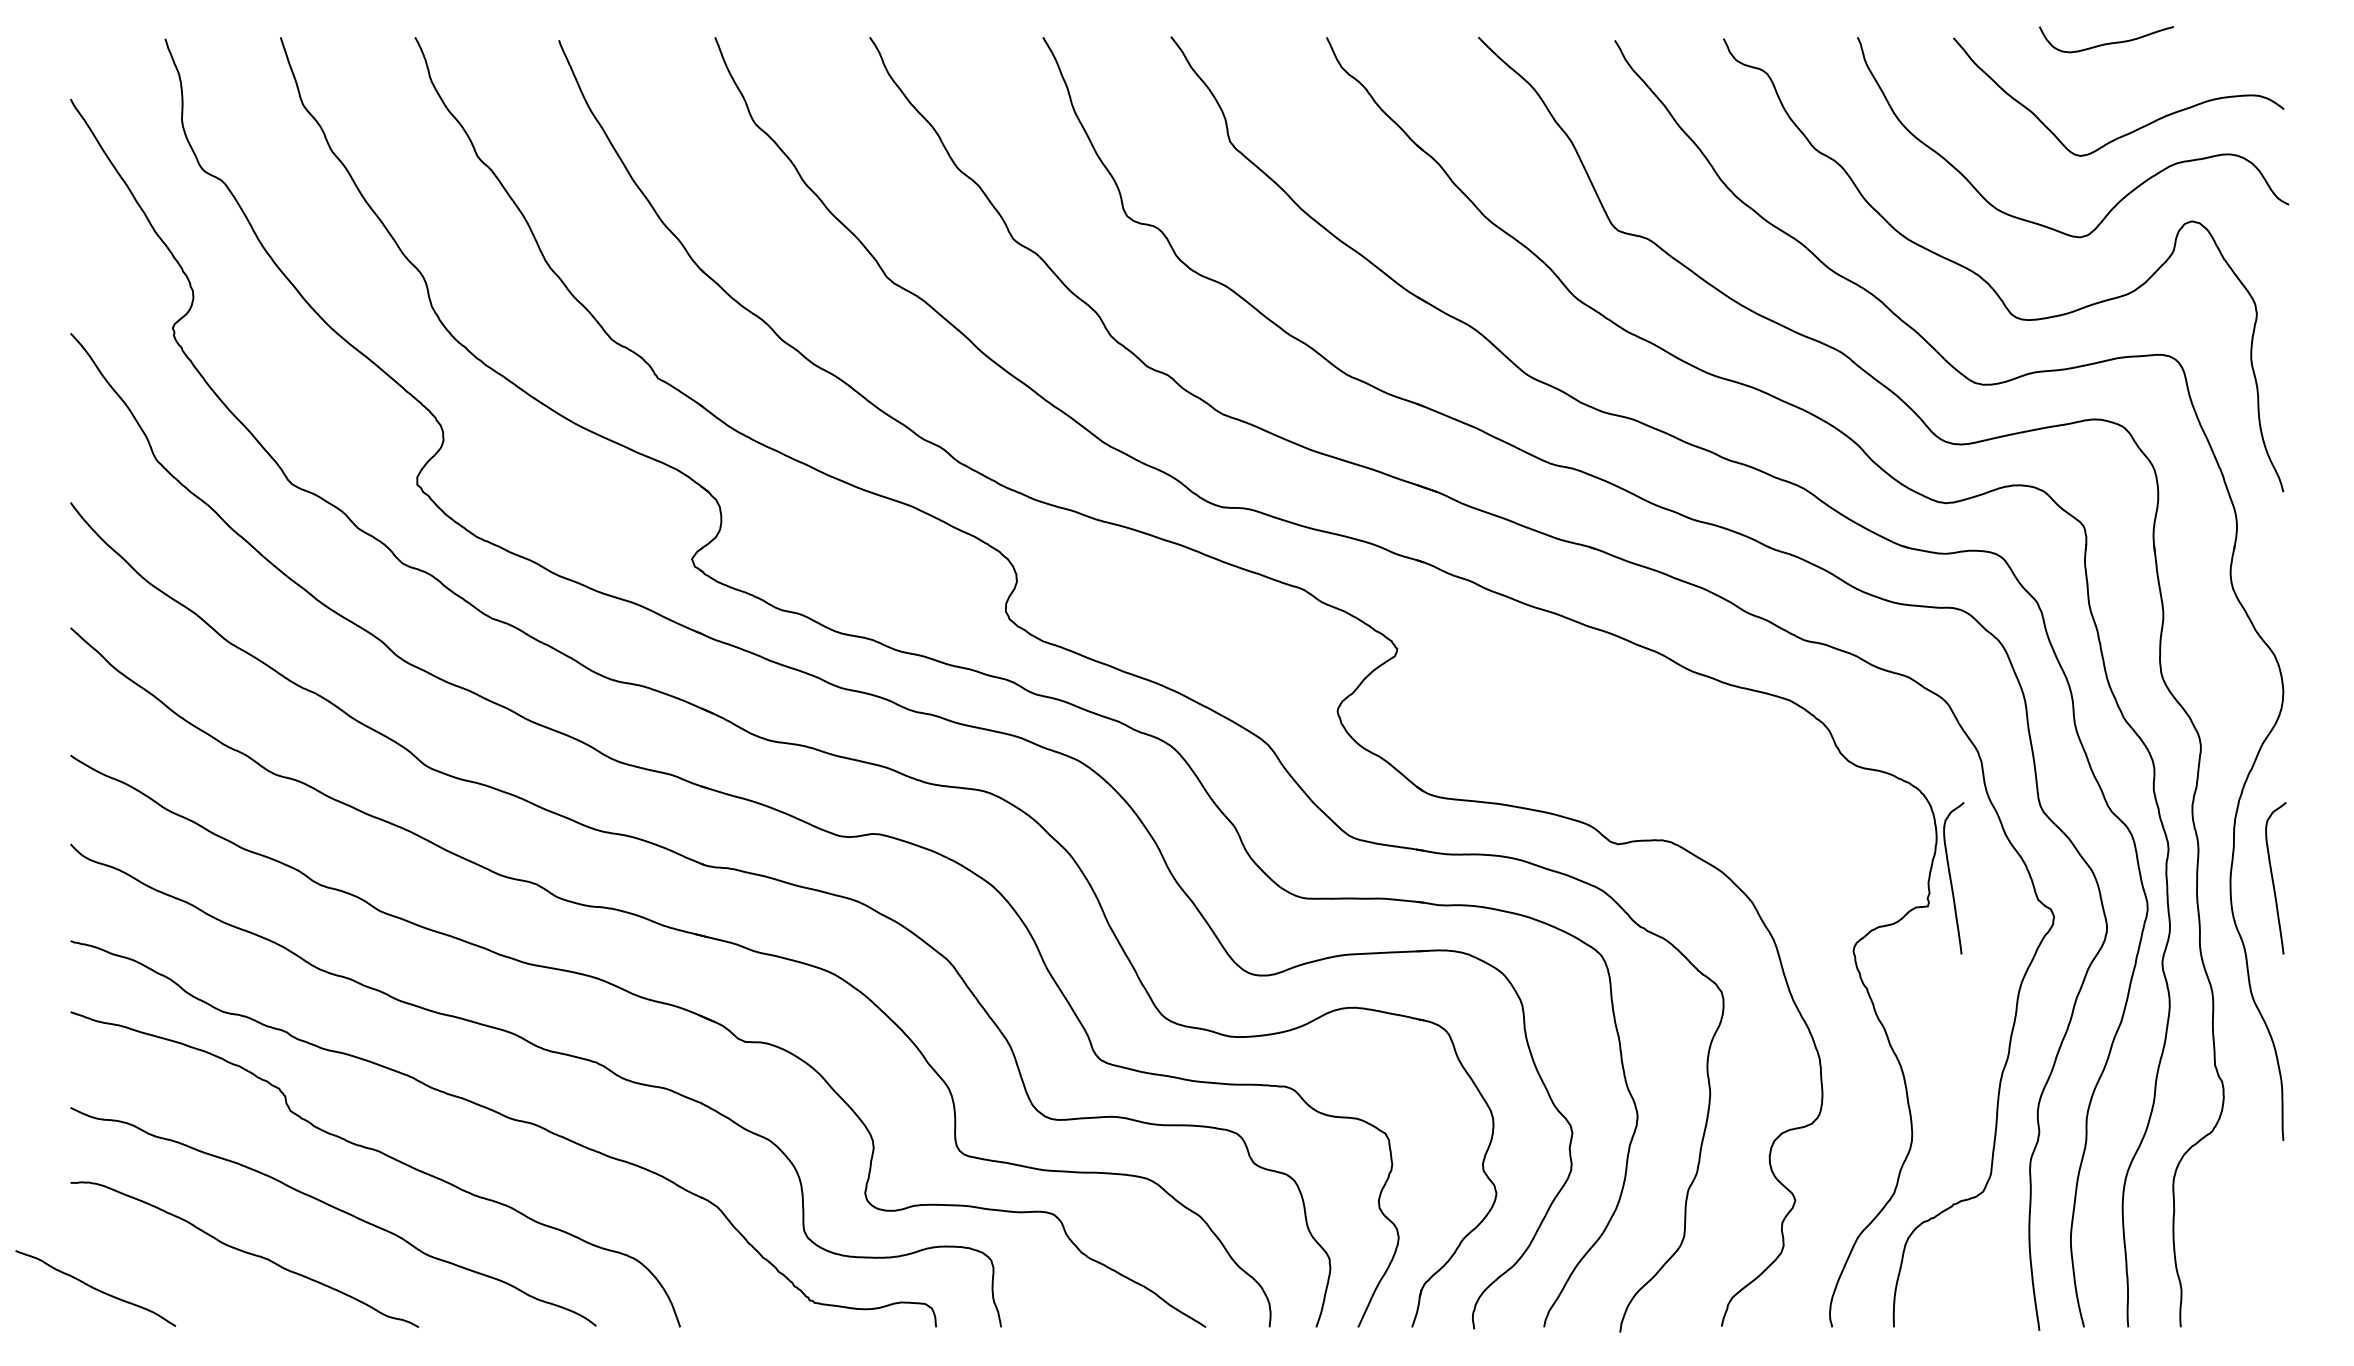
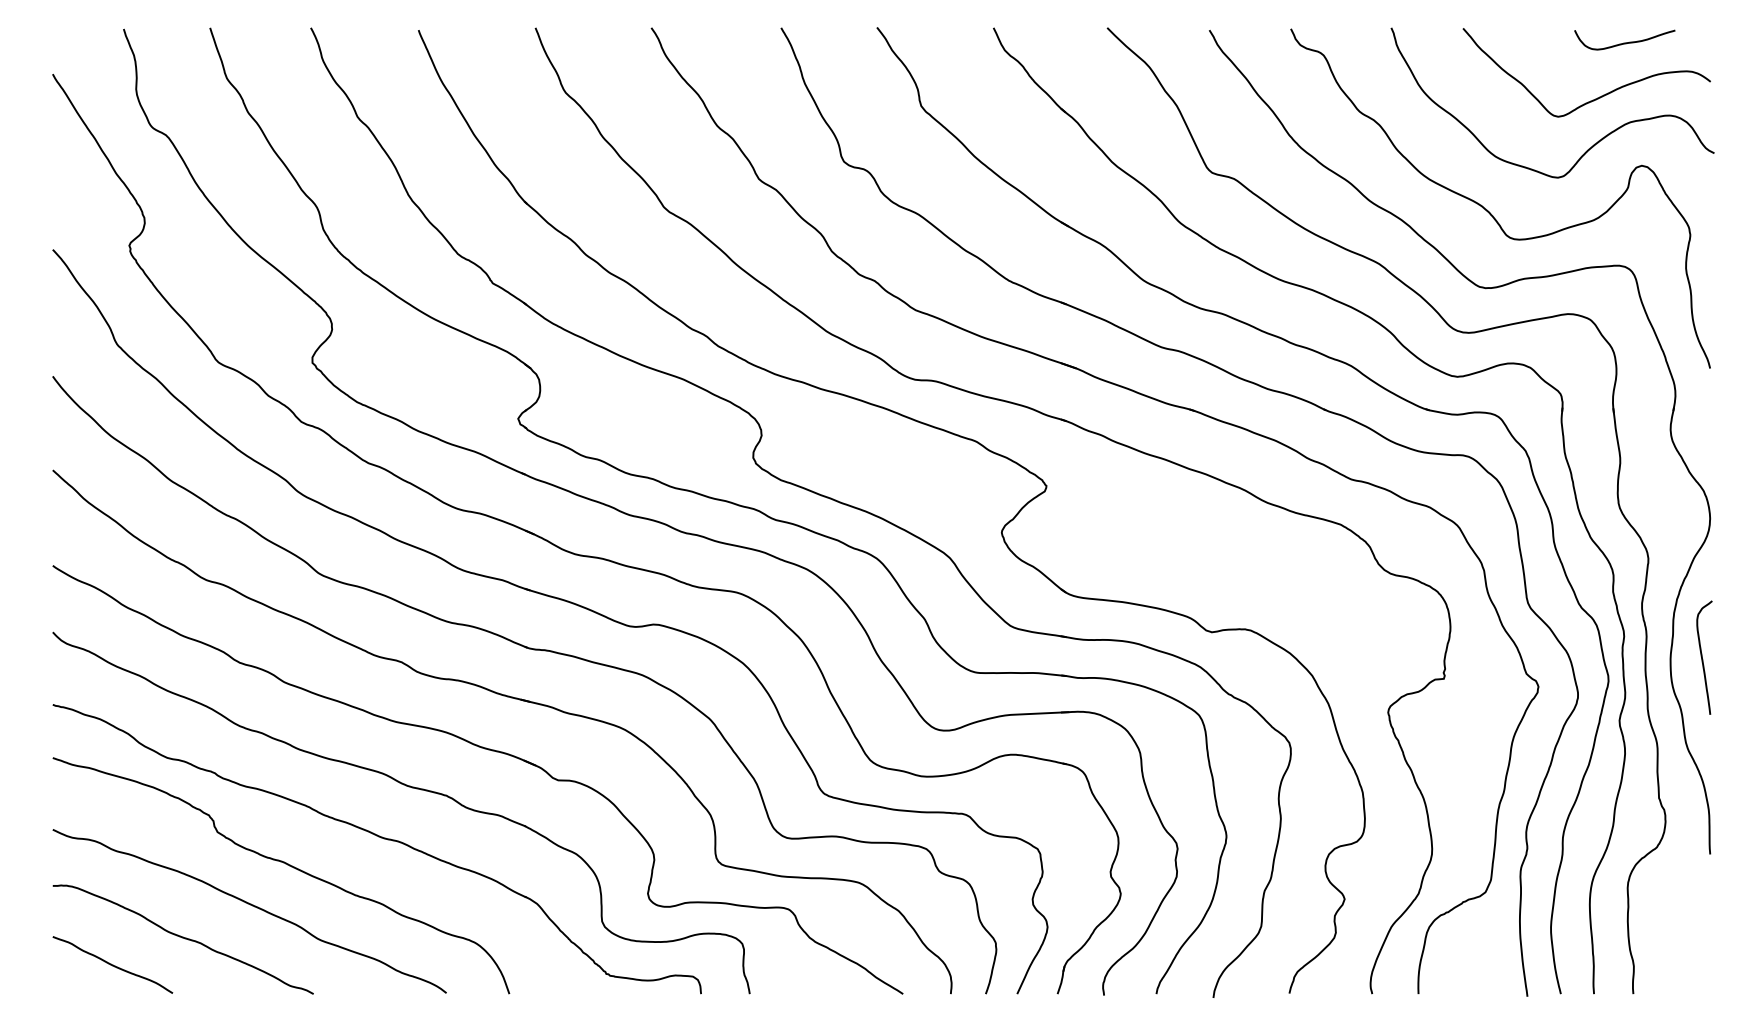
curve: (2108, 42) -> (1626, 42), moved
curve: (1951, 878) -> (1461, 657), removed
curve: (95, 1288) -> (112, 965), moved

